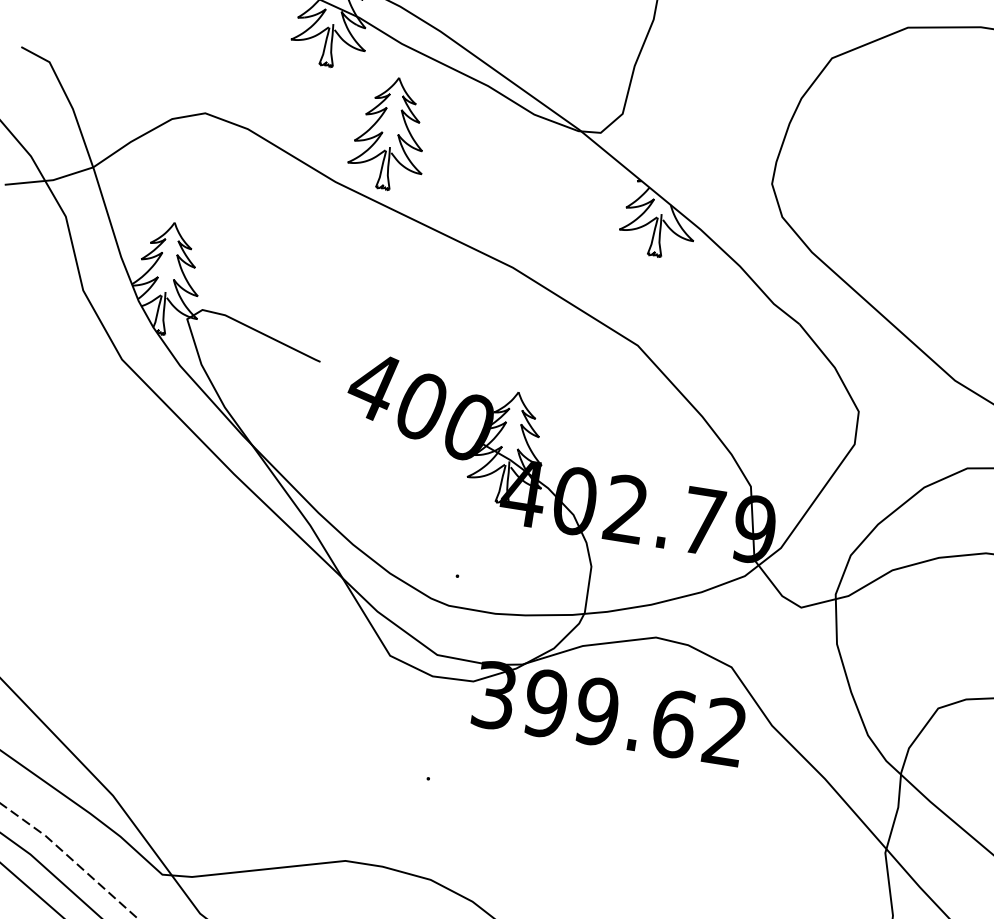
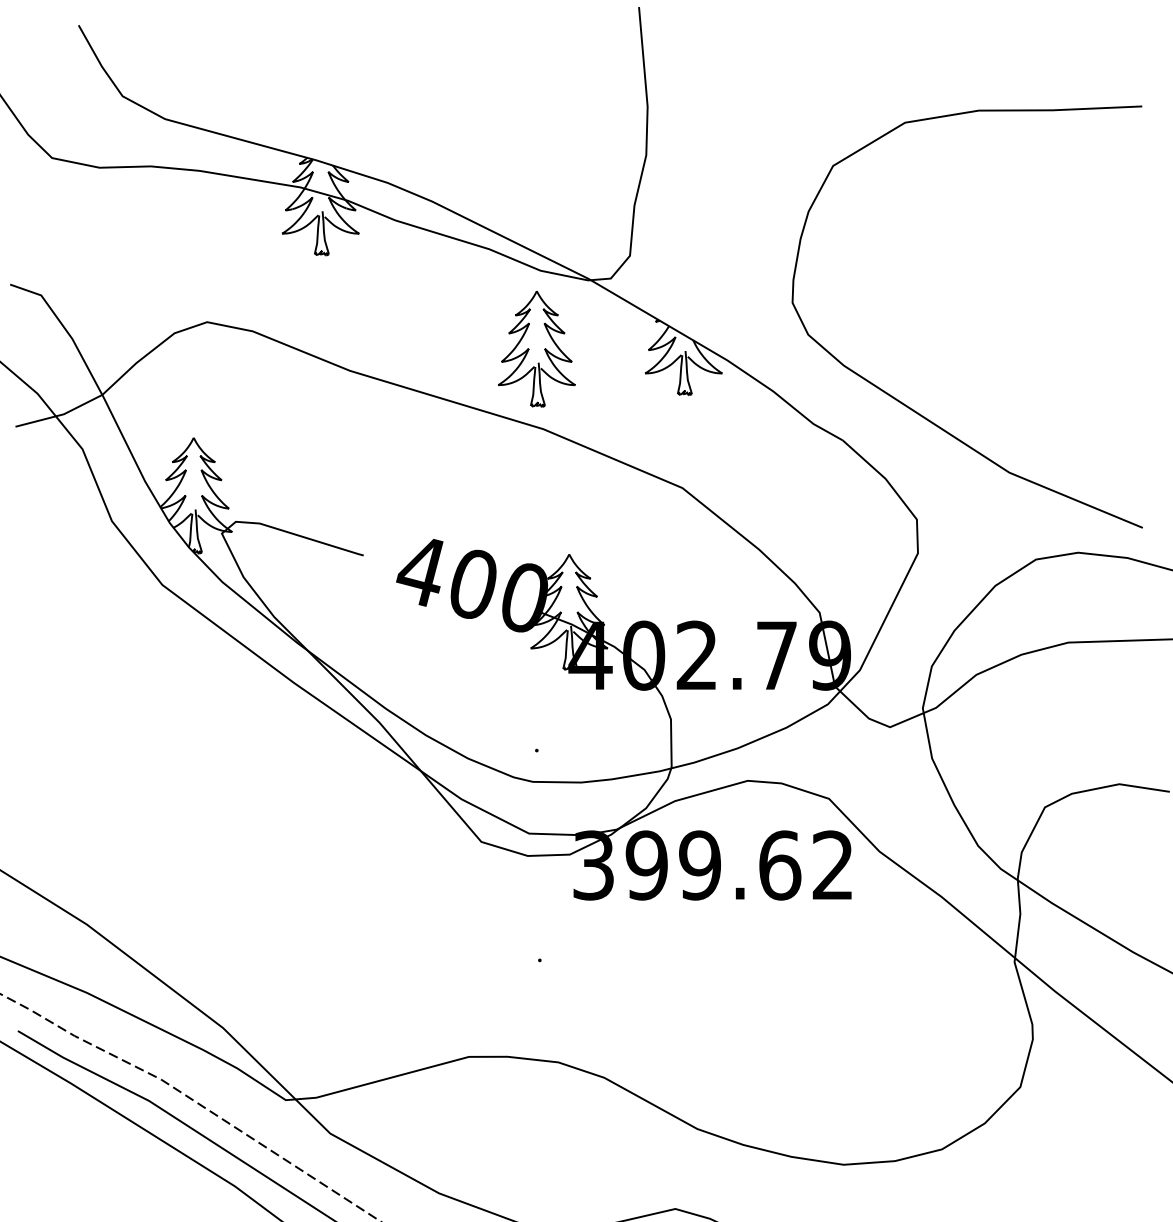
part: (389, 133) -> (536, 349), moved

